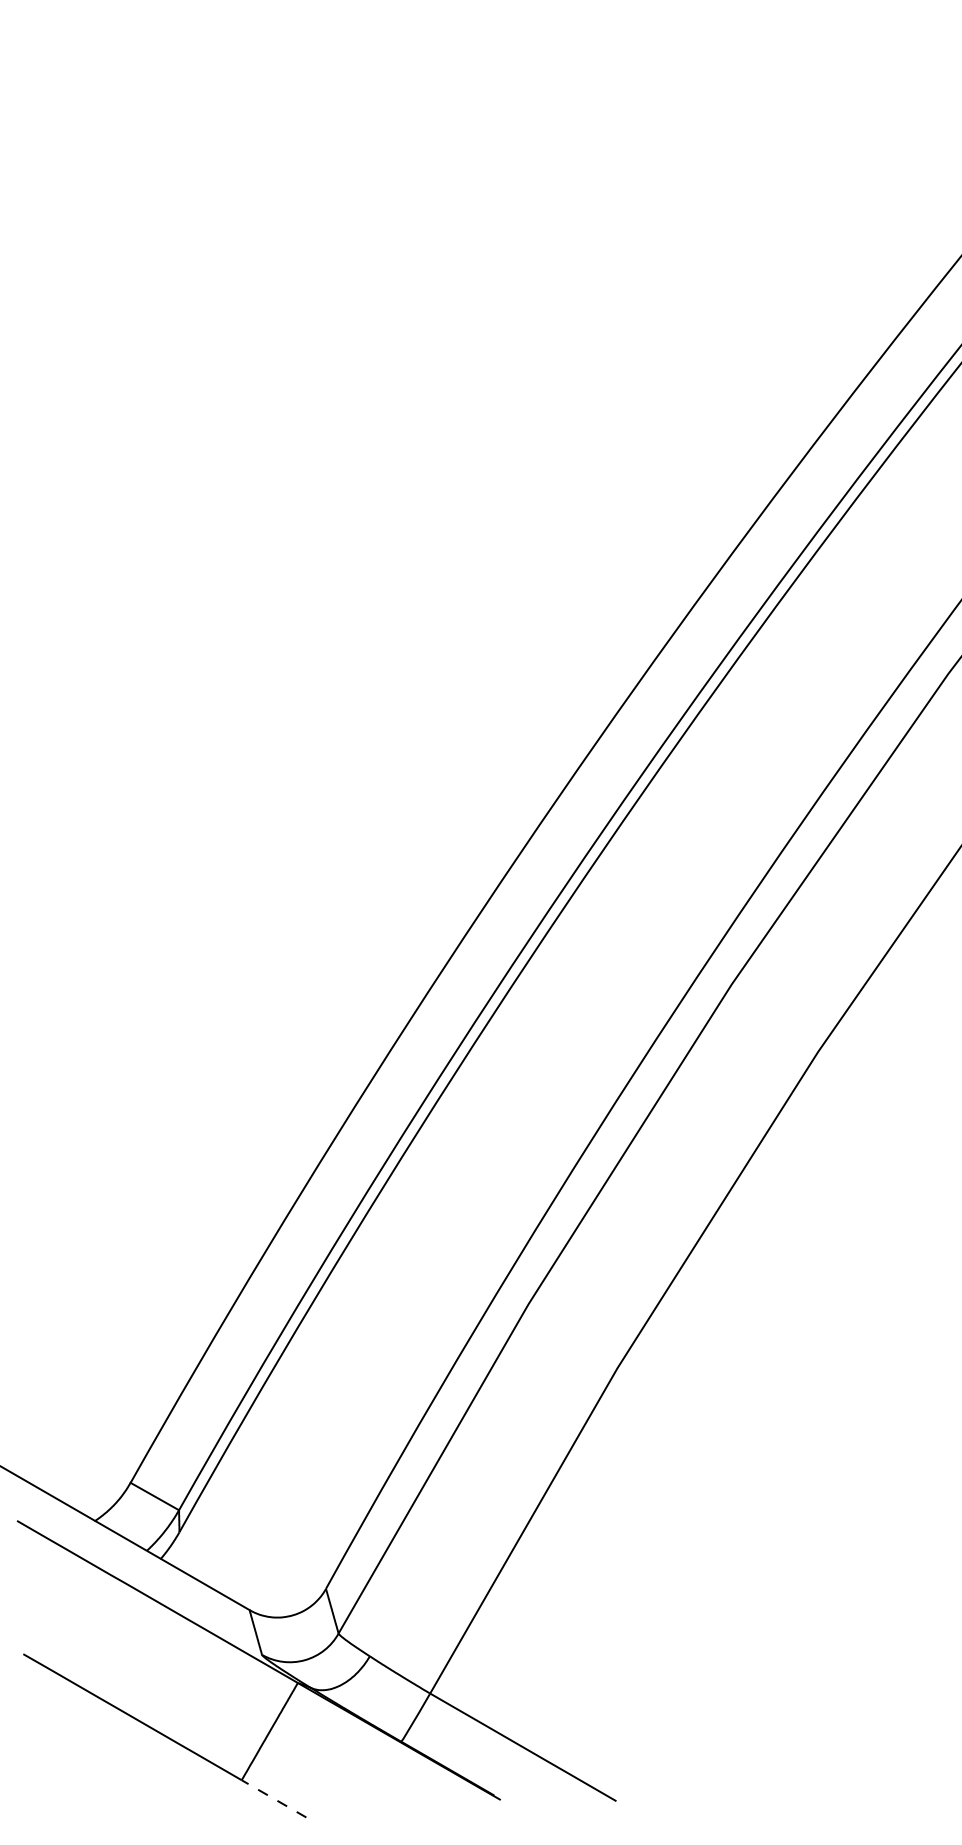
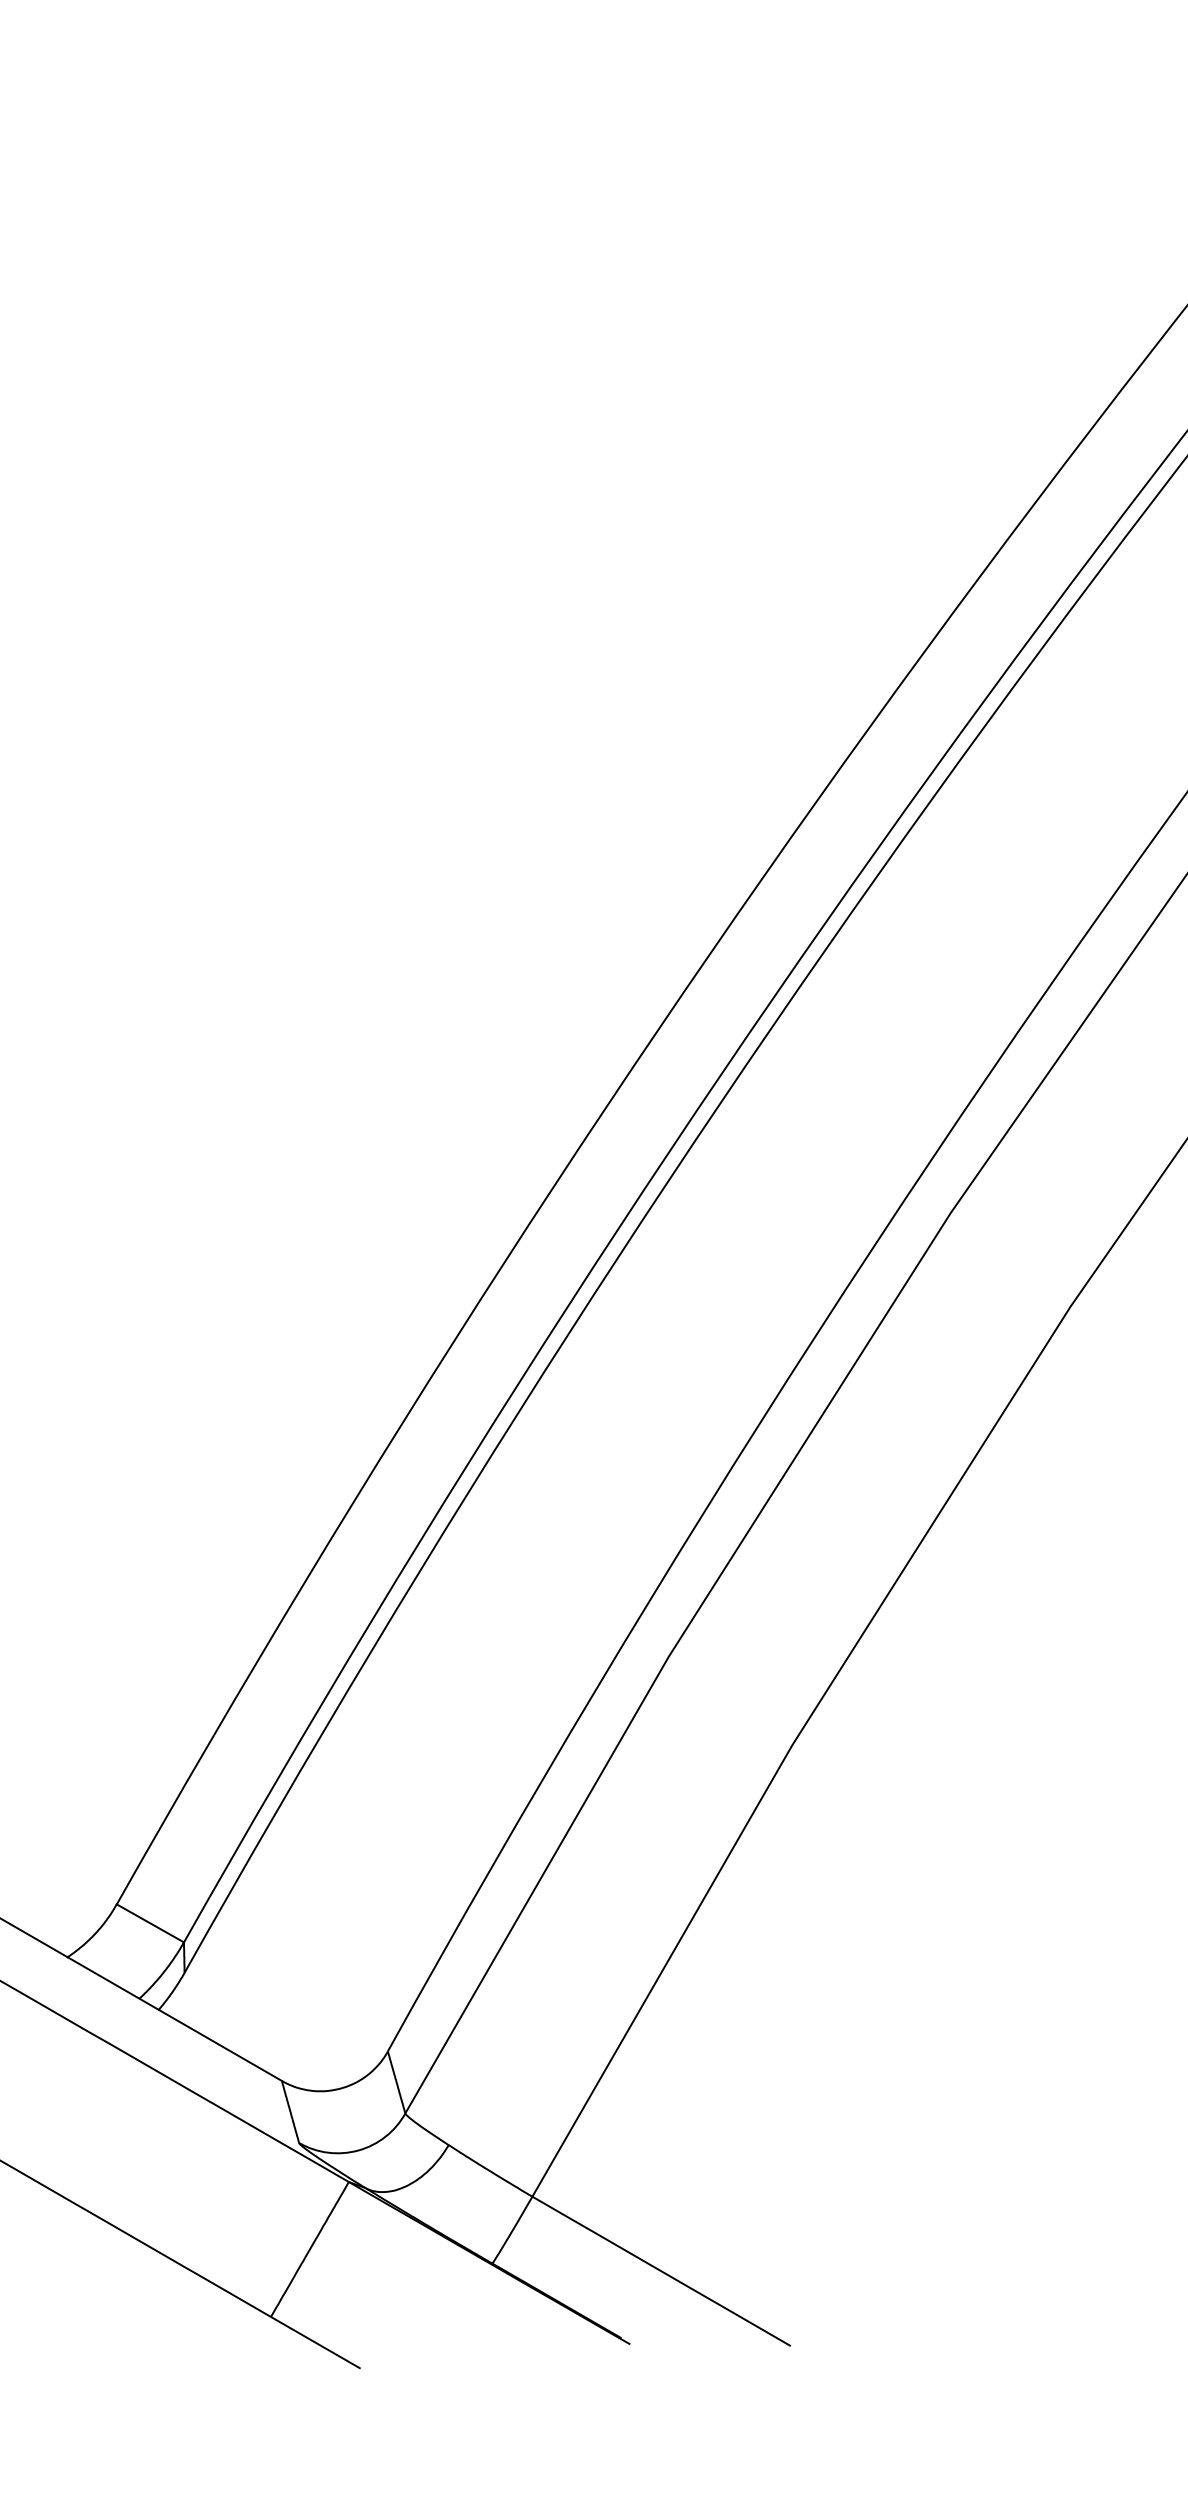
line: (273, 1798) -> (315, 2342), dashed -> solid

